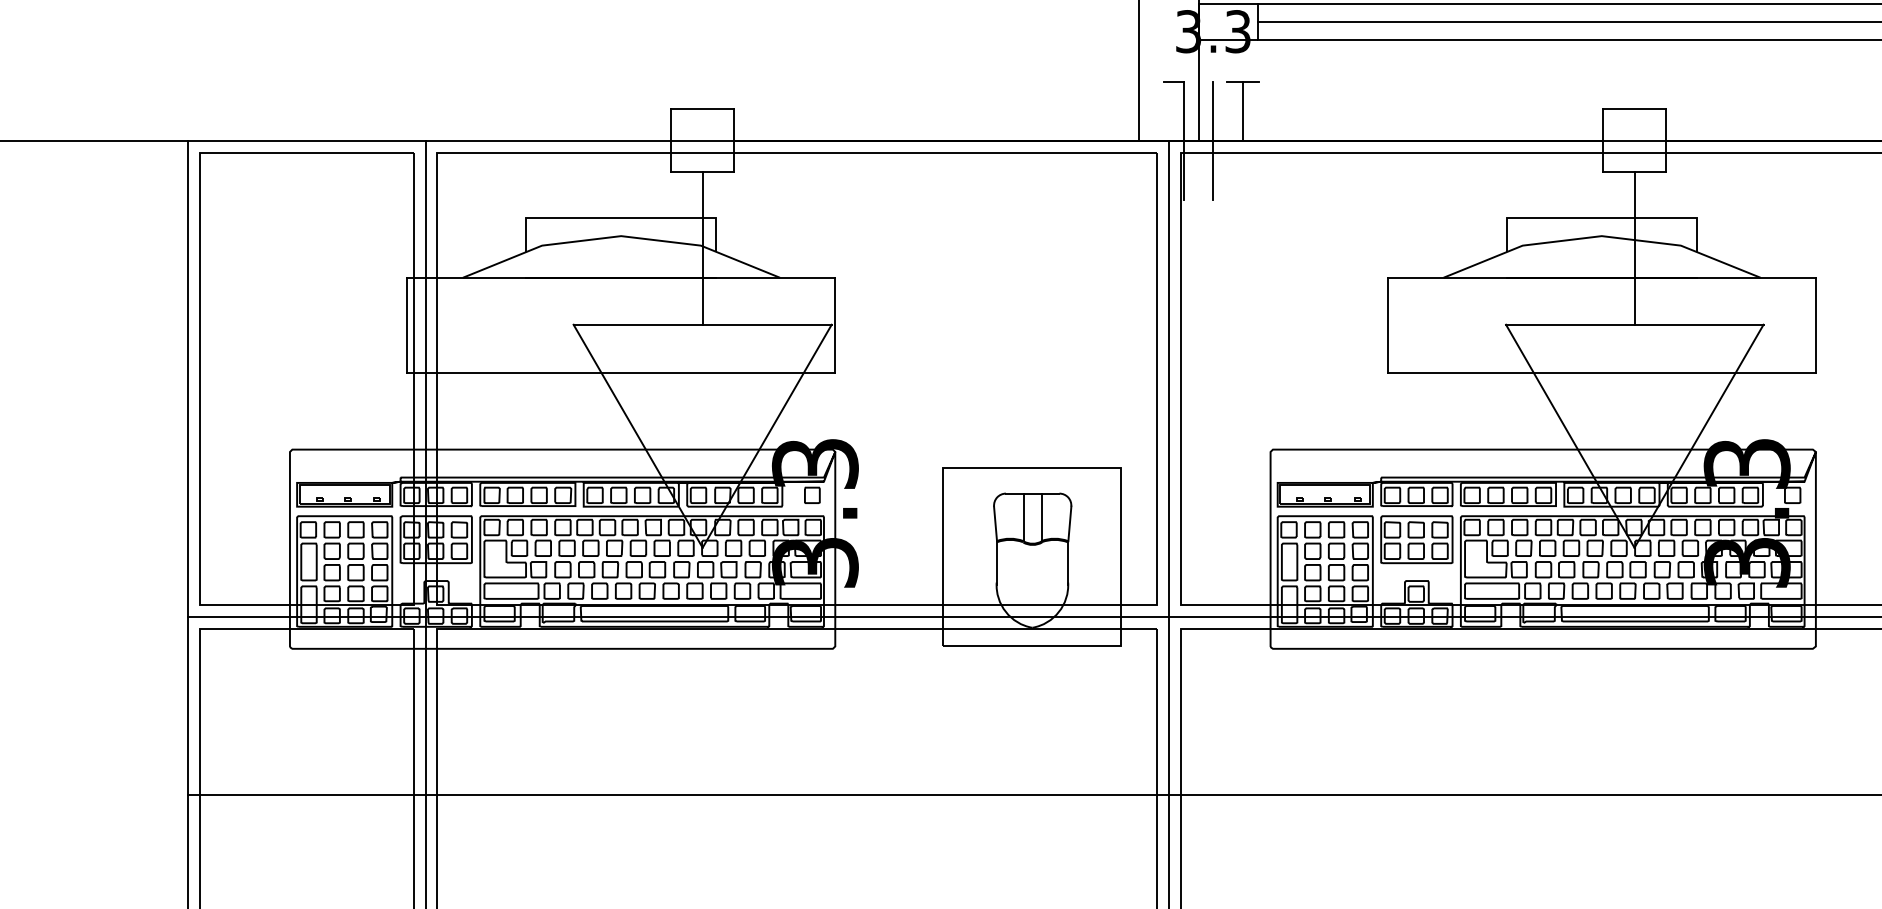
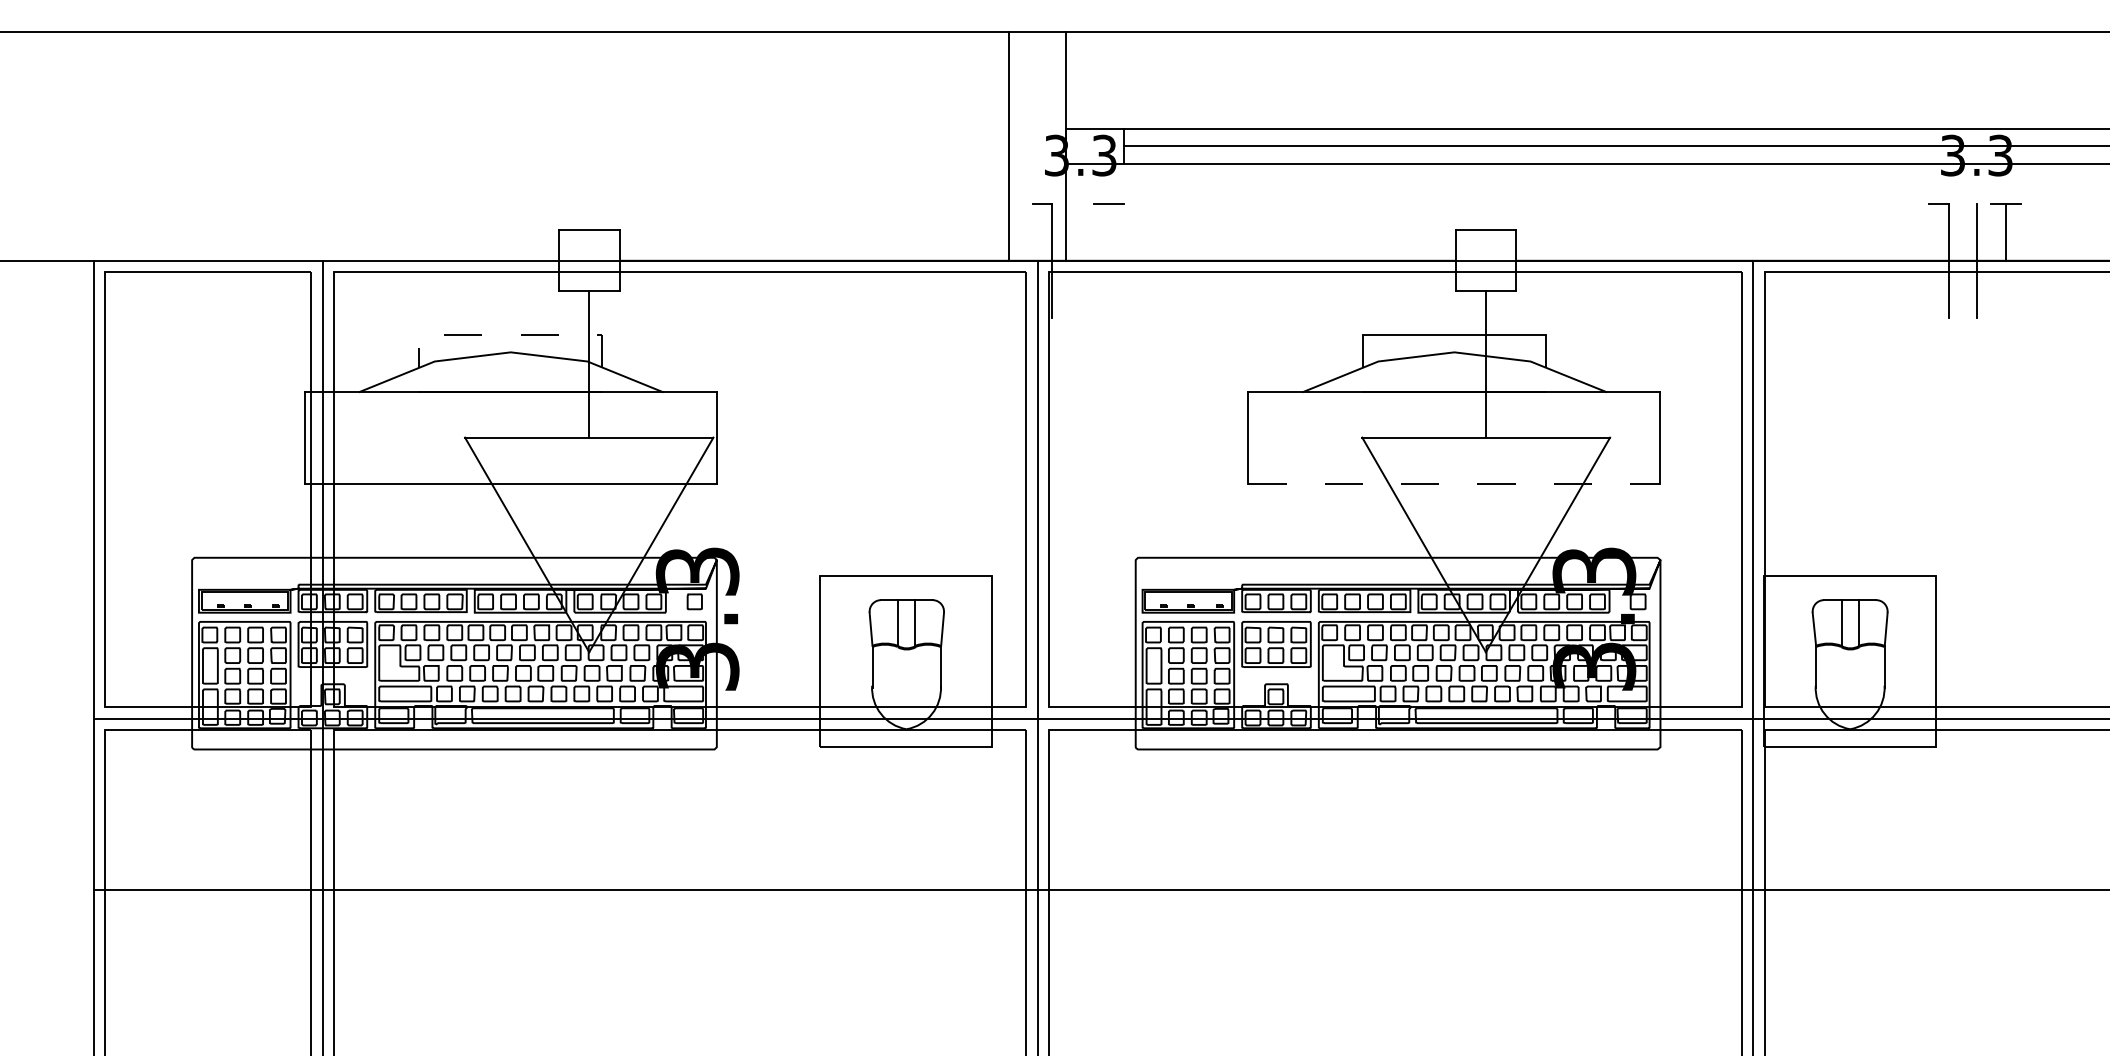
line: (1242, 110) -> (1108, 231), removed
line: (1213, 140) -> (1080, 260), removed
line: (620, 218) -> (510, 335), solid -> dashed
line: (1601, 372) -> (1454, 483), solid -> dashed

